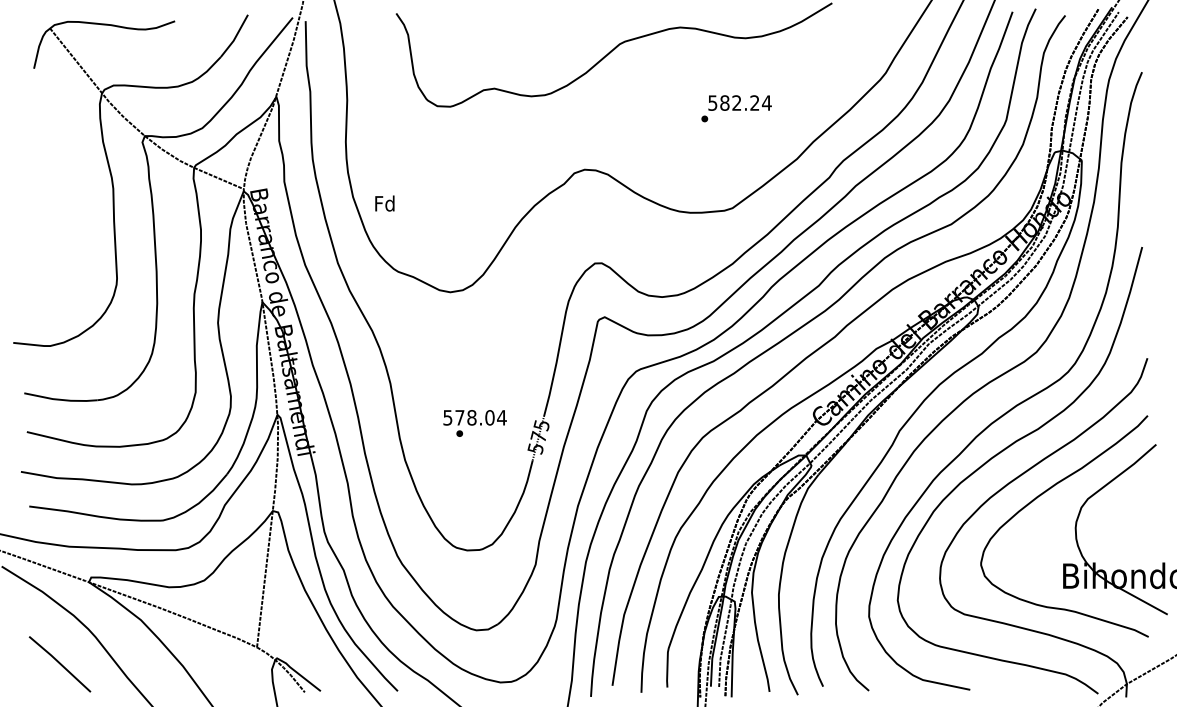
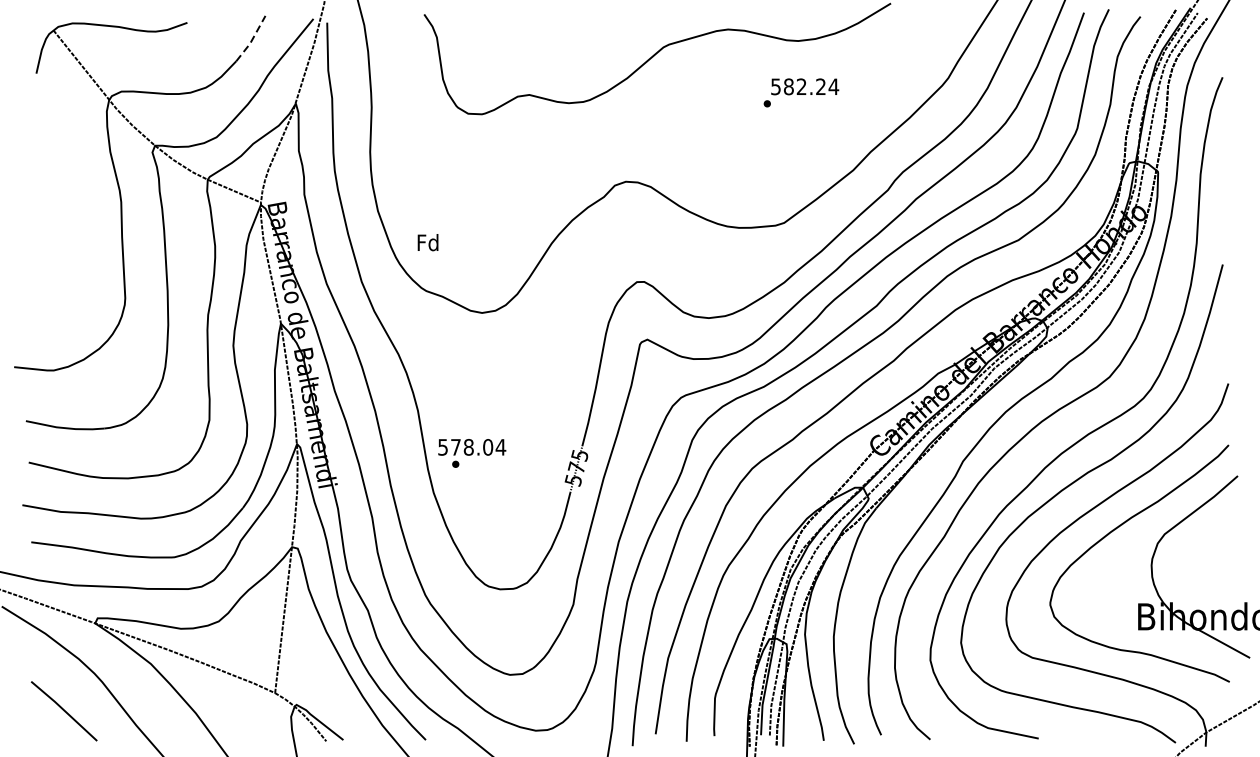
line: (235, 37) -> (252, 40), solid -> dashed
text: (736, 108) -> (801, 92), moved
text: (384, 203) -> (427, 242), moved
text: (474, 423) -> (471, 453), moved

